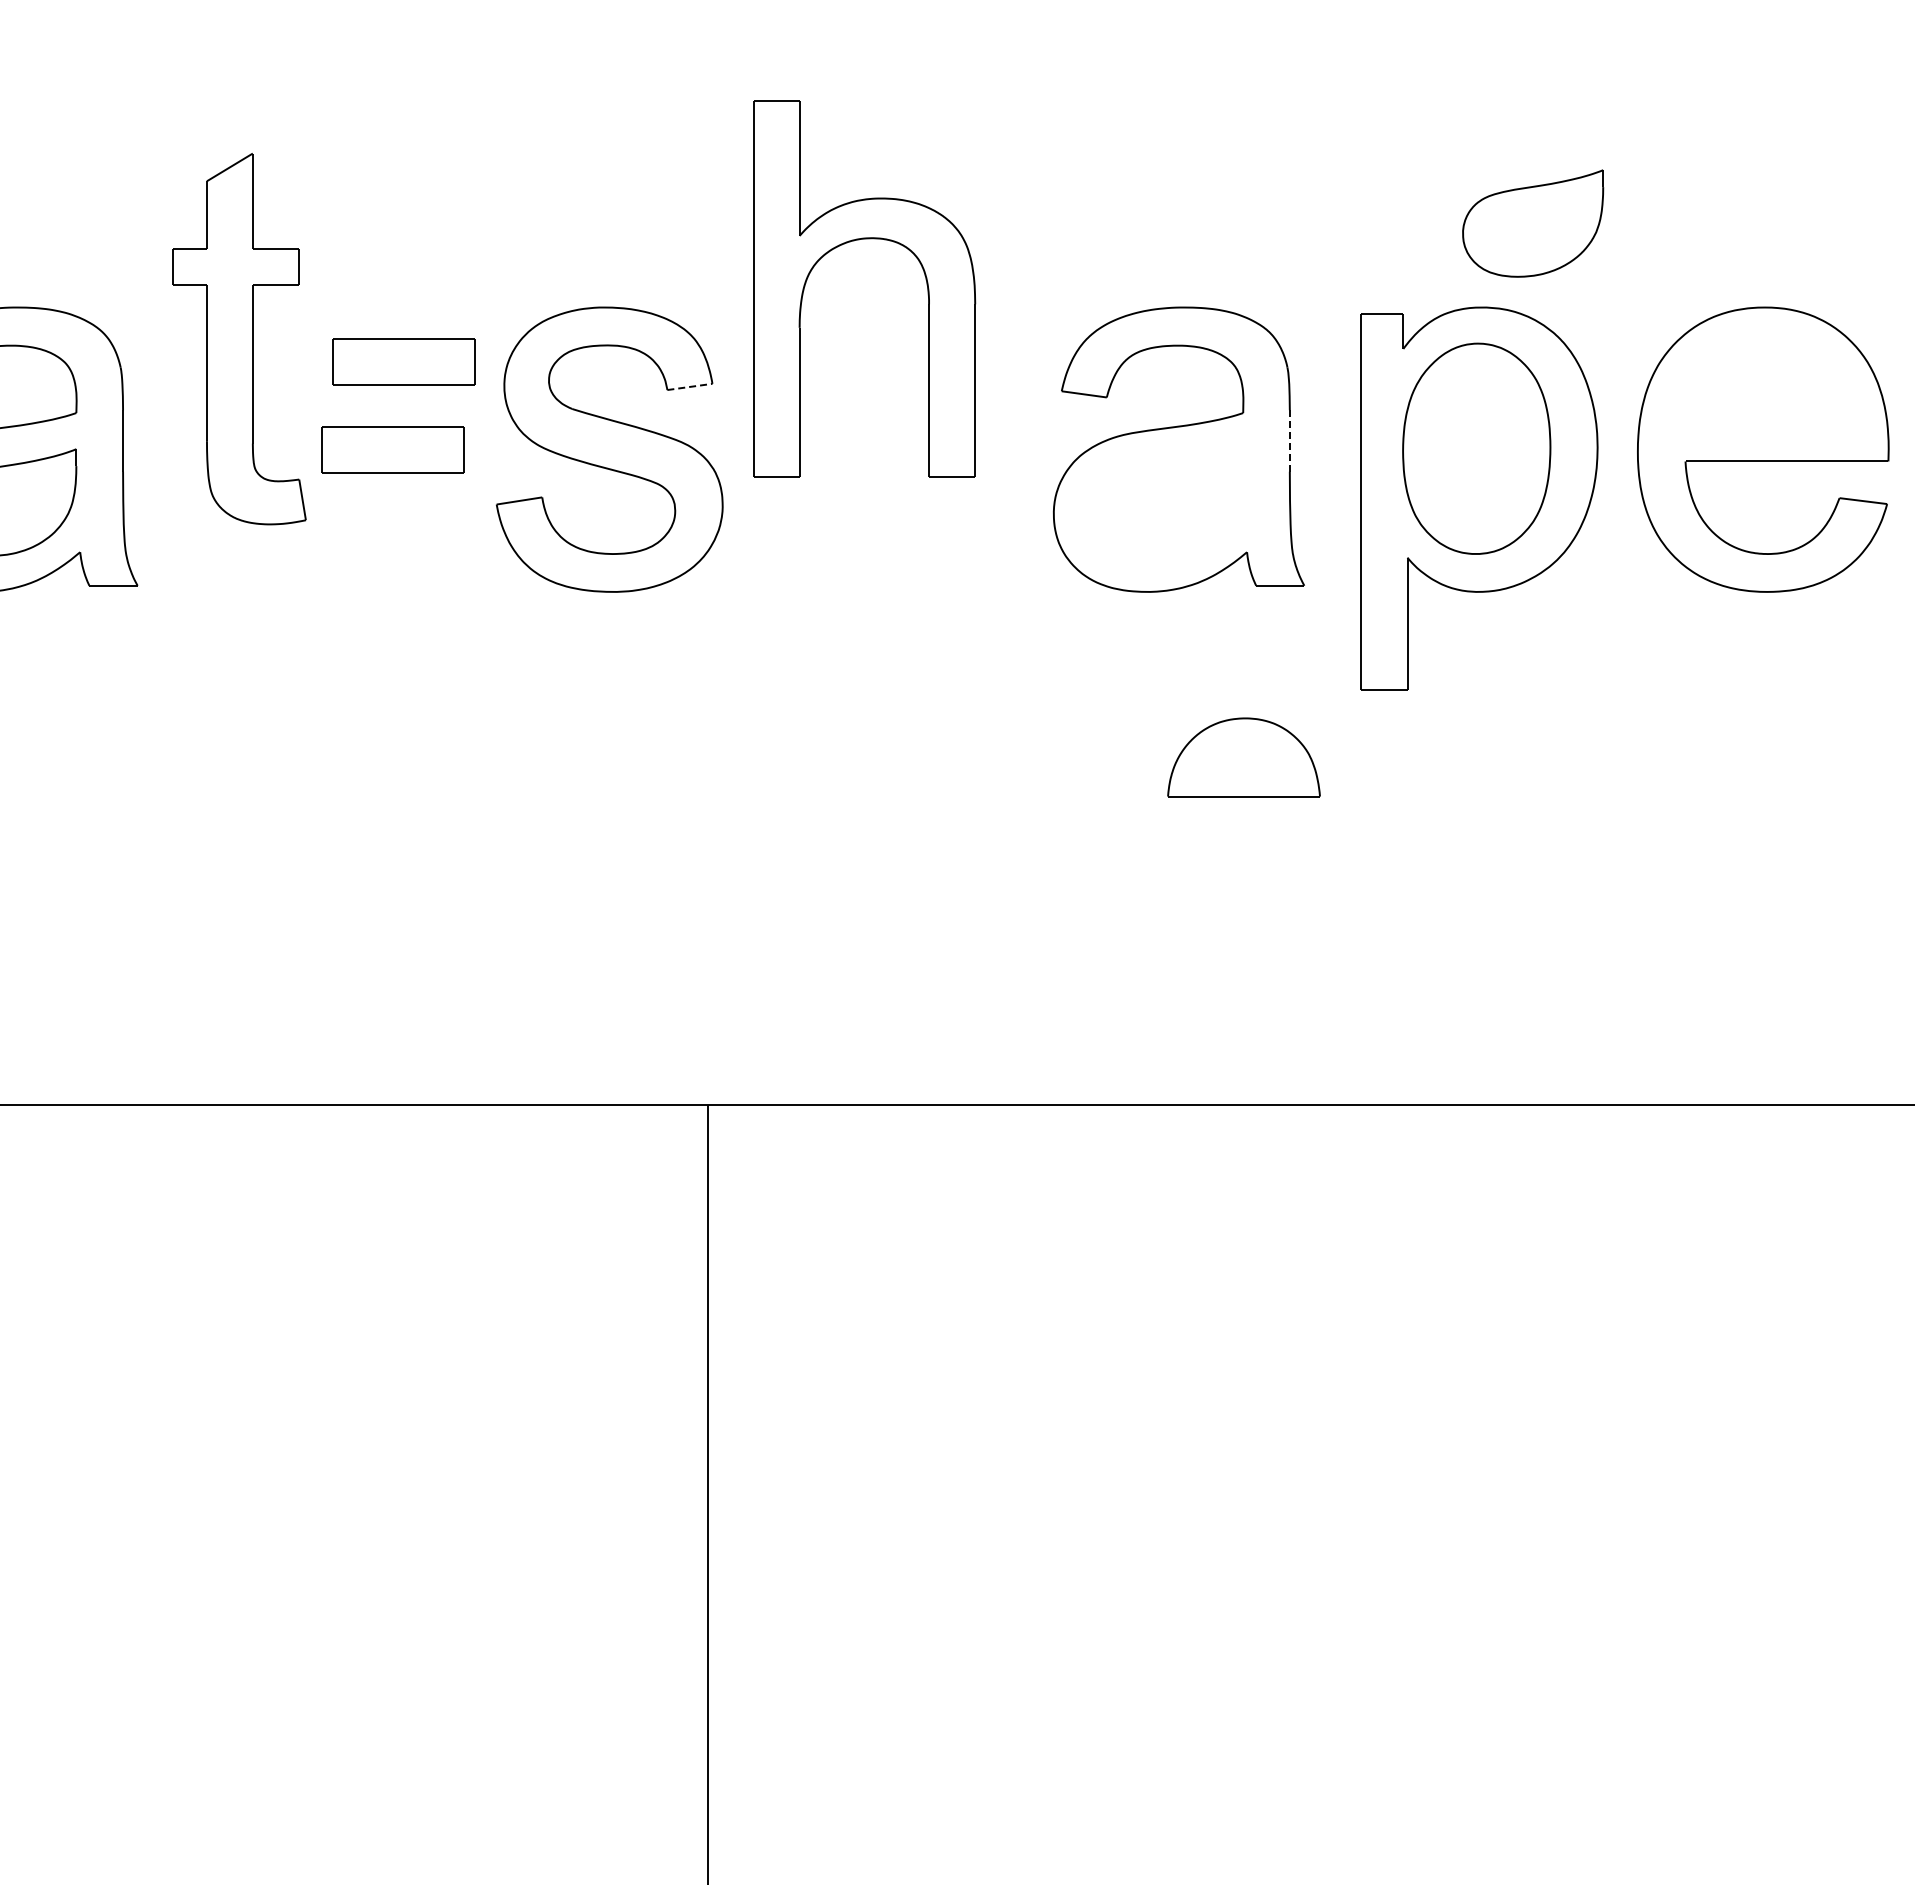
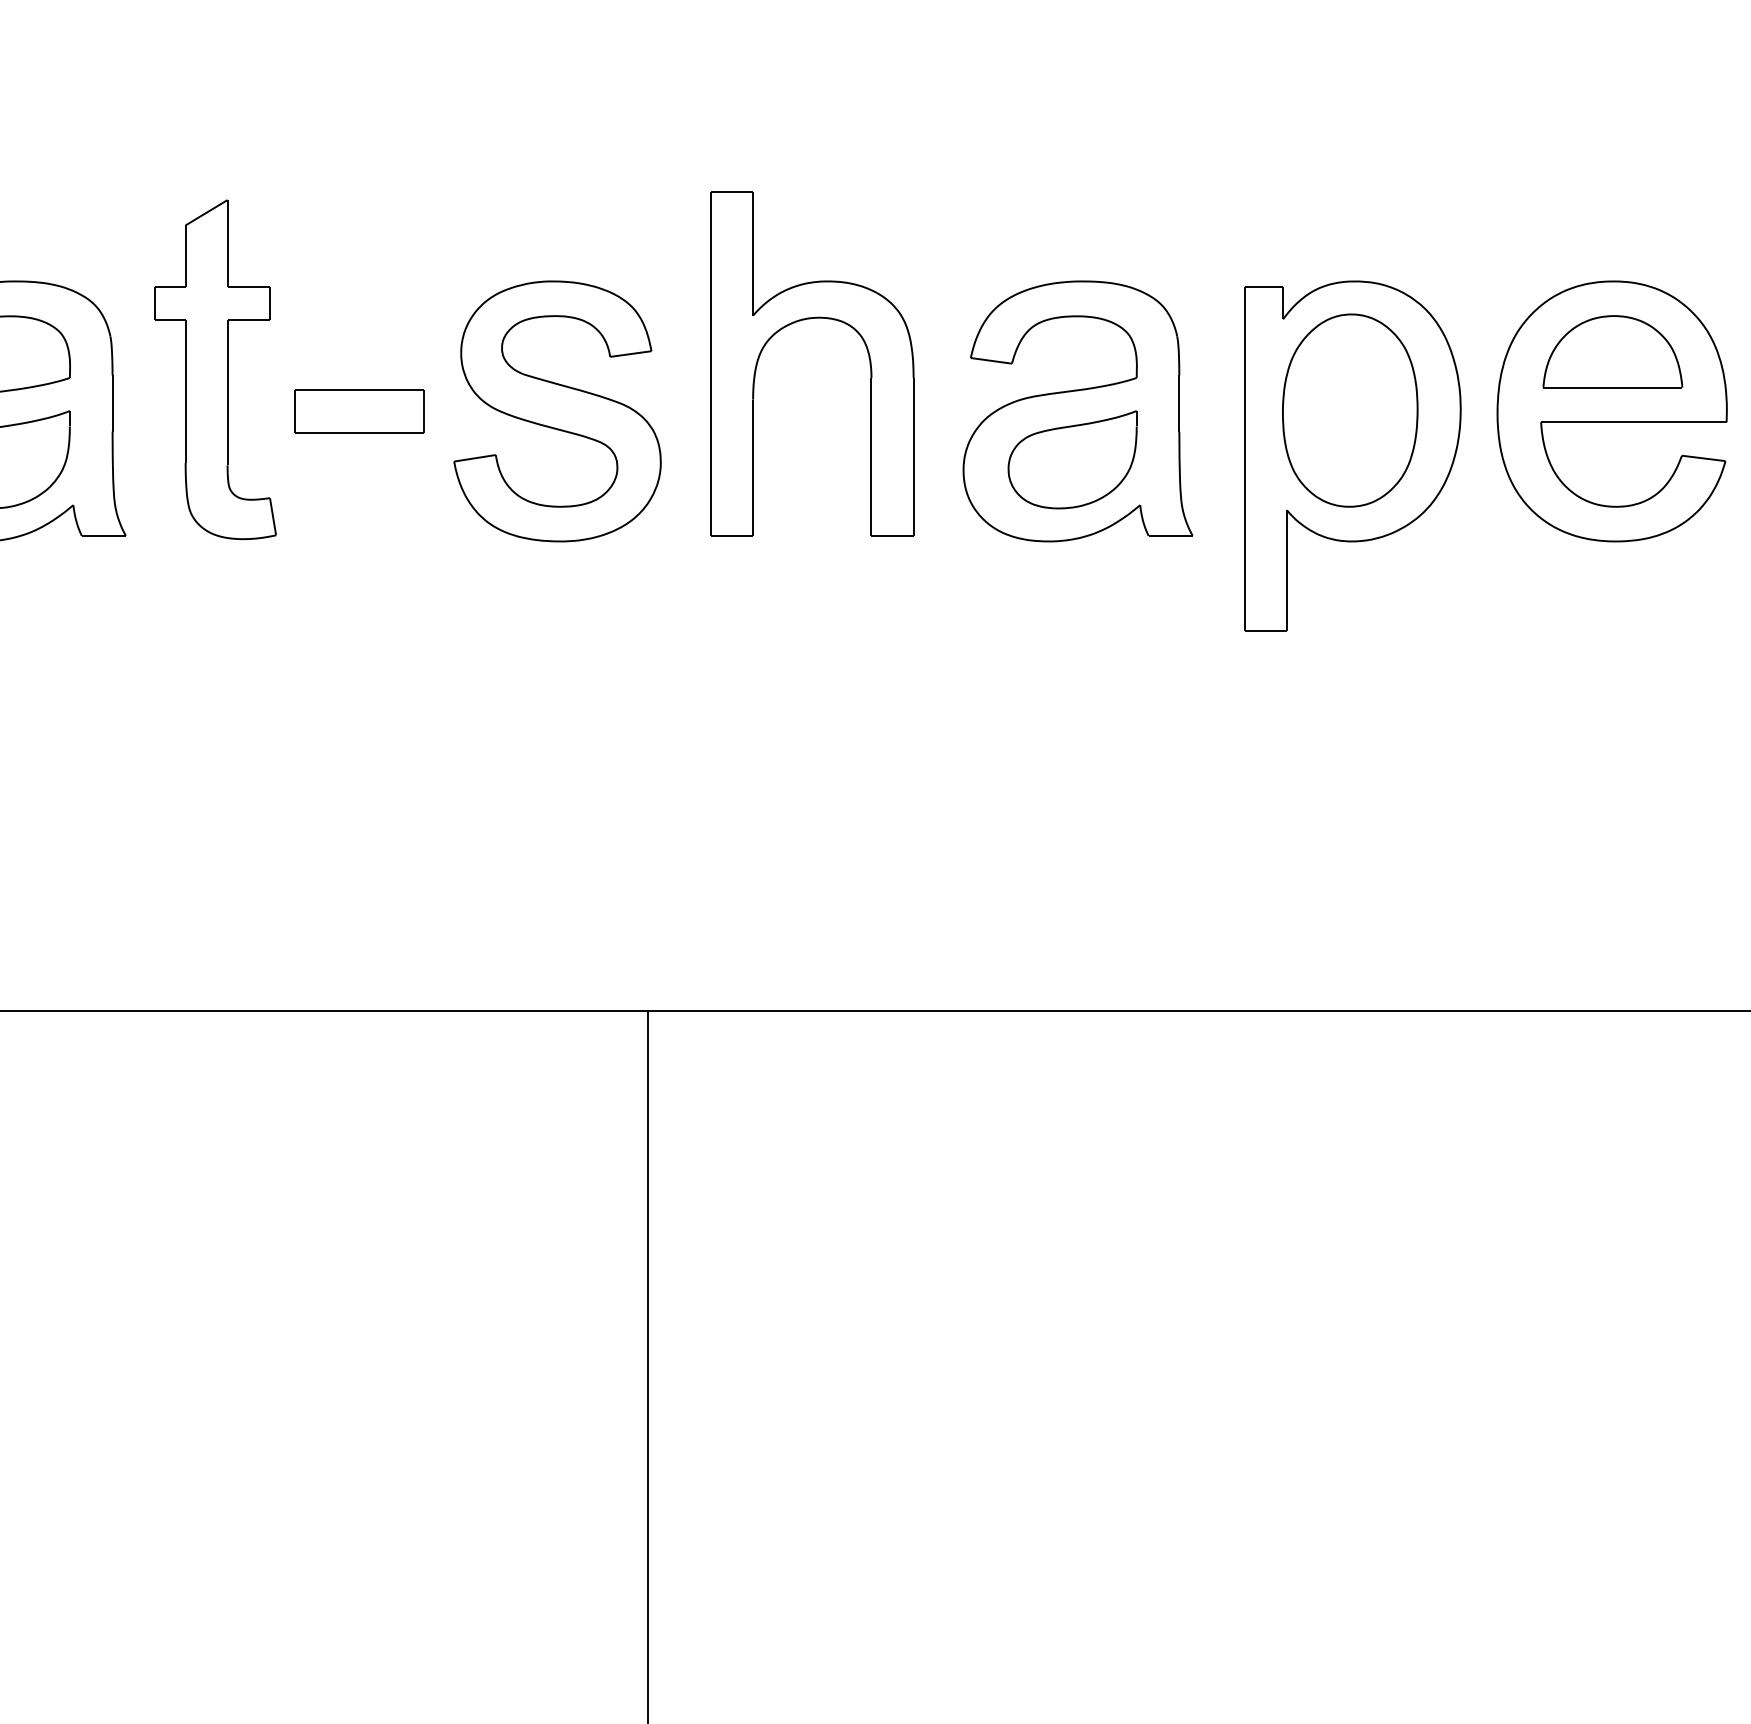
part: (1533, 223) -> (1072, 459), moved
part: (854, 241) -> (803, 320), moved
part: (239, 339) -> (215, 370), moved
part: (403, 361) -> (368, 330), removed
line: (689, 386) -> (630, 353), dashed -> solid
line: (1289, 441) -> (1179, 403), dashed -> solid
part: (1243, 757) -> (1612, 351), moved

